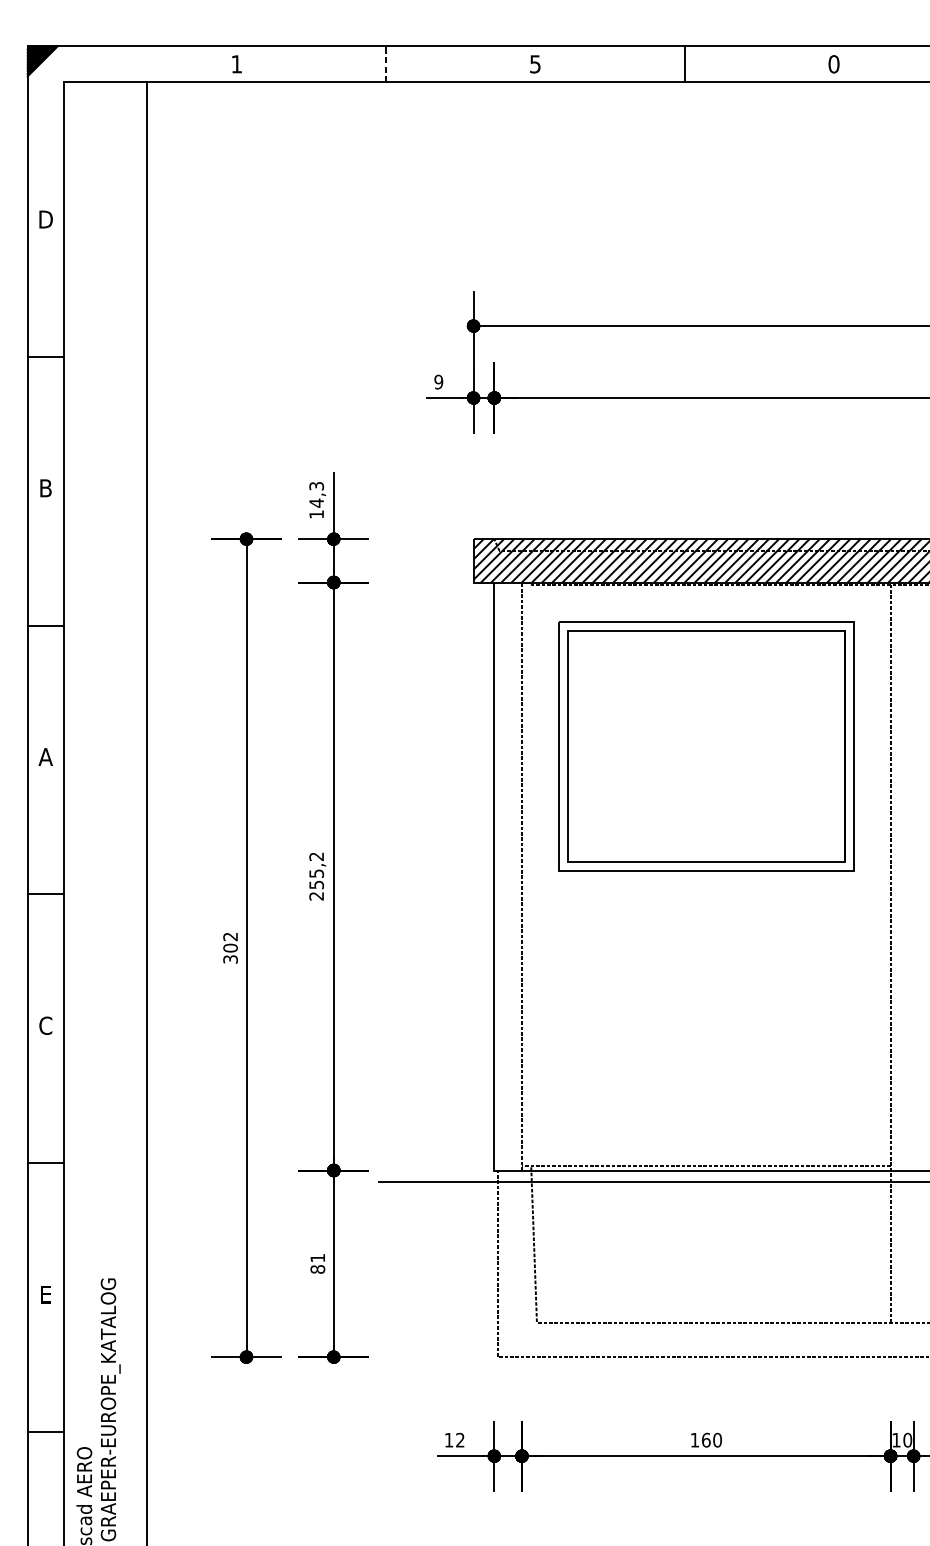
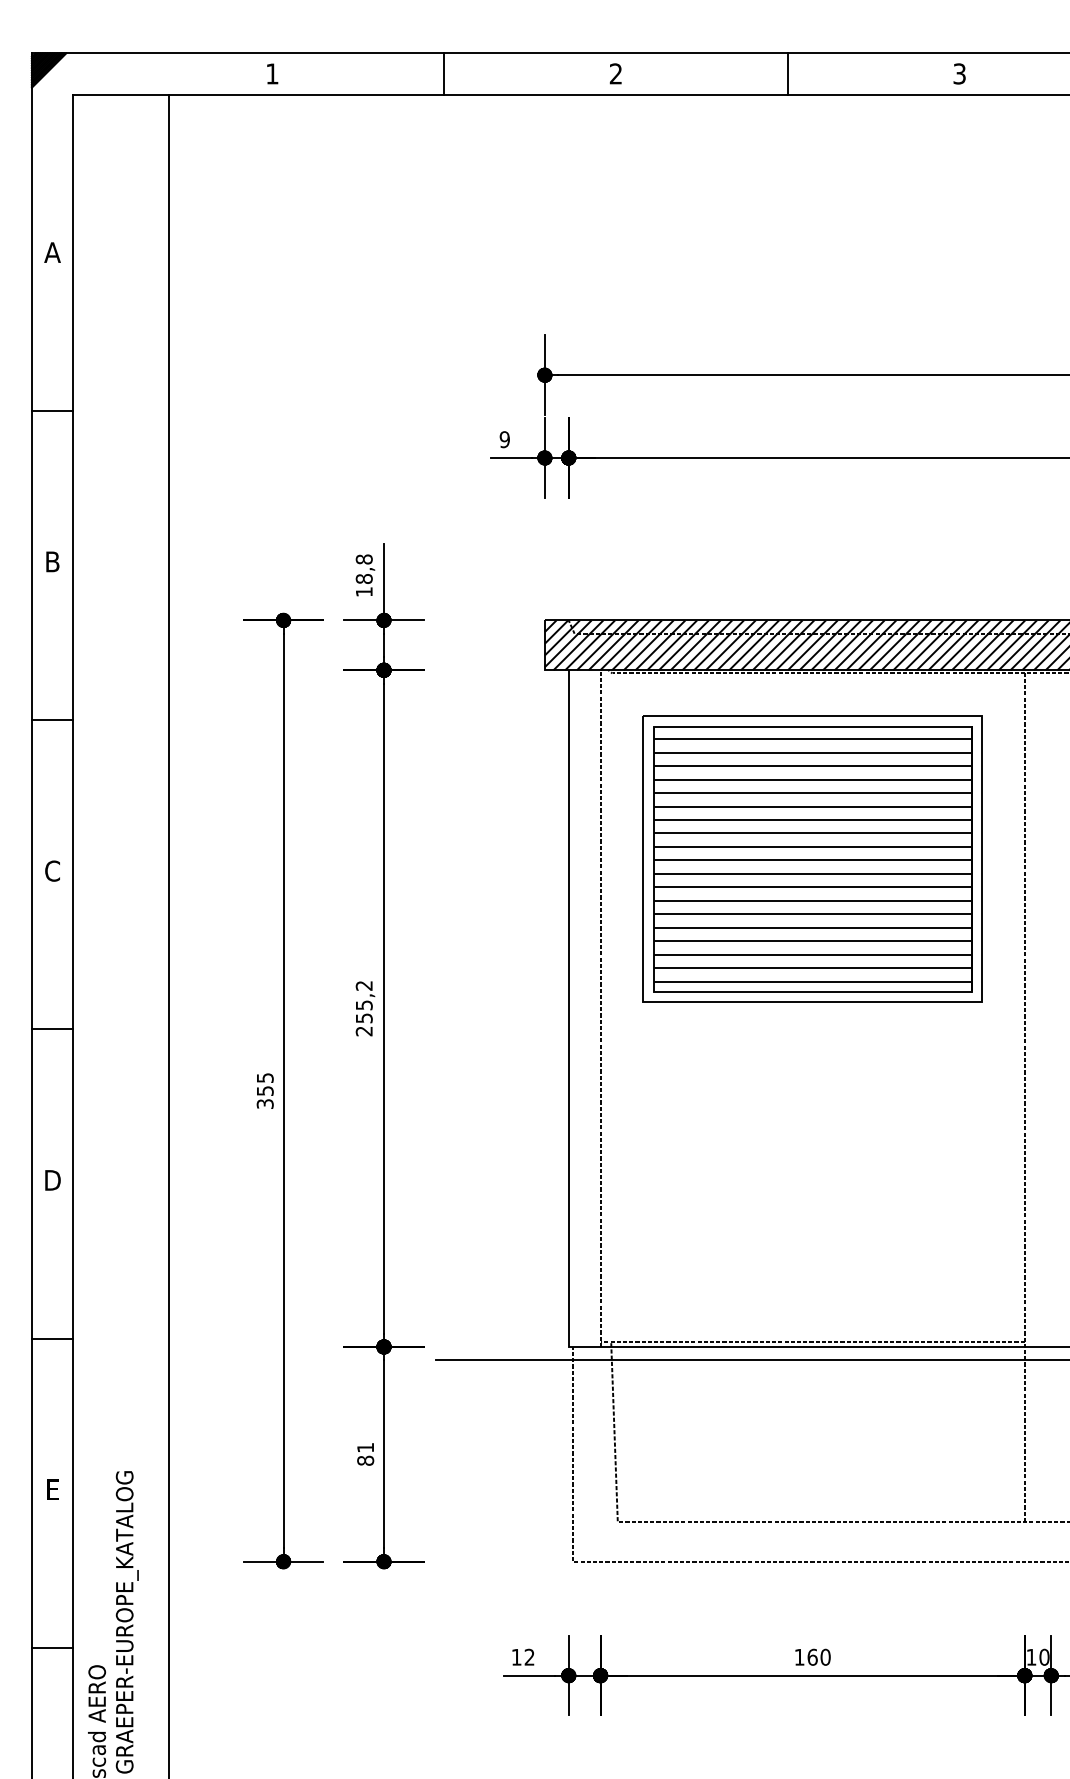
line: (386, 63) -> (444, 73), dashed -> solid
text: (534, 63) -> (615, 73), 5 -> 2
text: (833, 63) -> (959, 73), 0 -> 3
text: (45, 219) -> (52, 252), D -> A
text: (315, 494) -> (363, 569), 14,3 -> 18,8
hatch: (706, 747) -> (812, 860), added
text: (45, 756) -> (52, 870), A -> C
text: (229, 942) -> (264, 1084), 302 -> 355
text: (45, 1025) -> (52, 1180), C -> D

